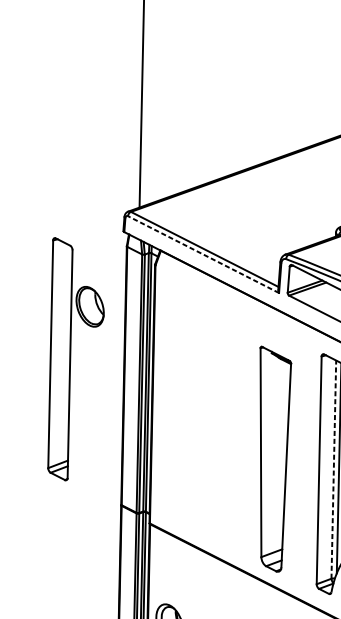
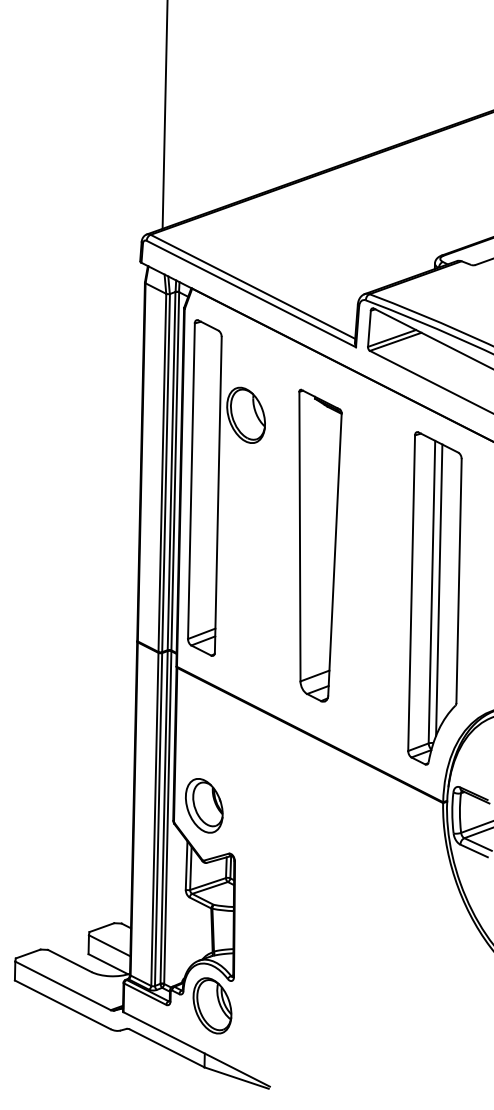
line: (202, 254) -> (250, 293), dashed -> solid
part: (70, 358) -> (219, 487), moved
part: (275, 459) -> (320, 545), moved
line: (333, 469) -> (431, 591), dashed -> solid

